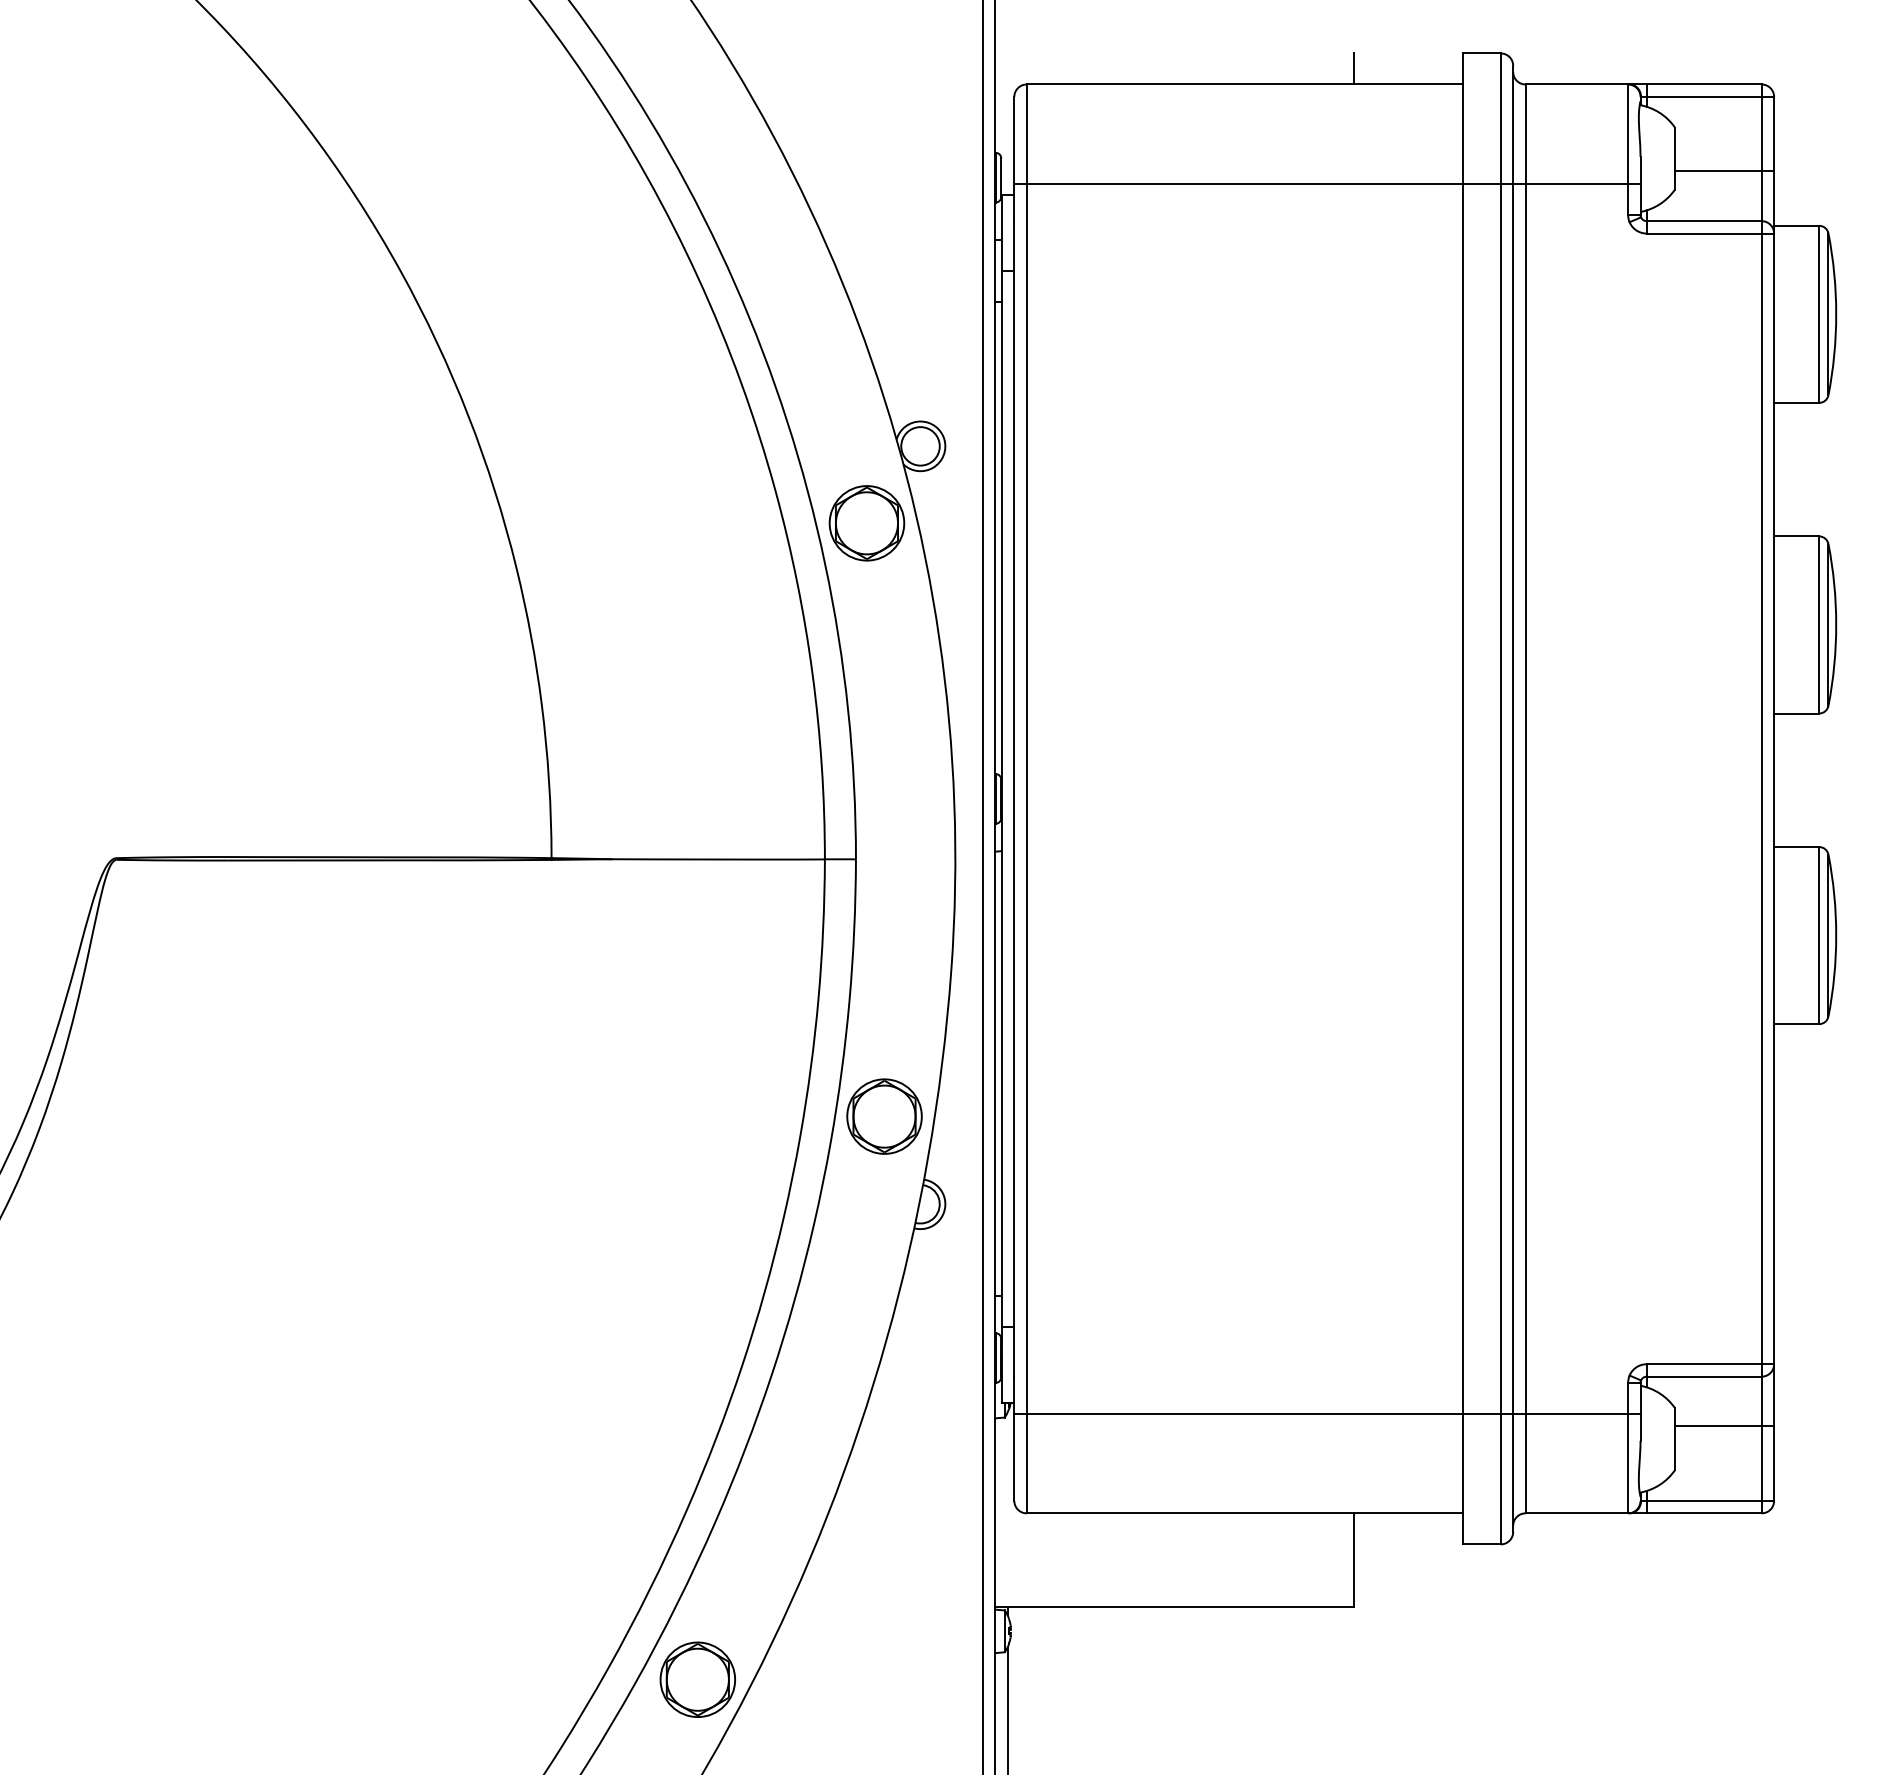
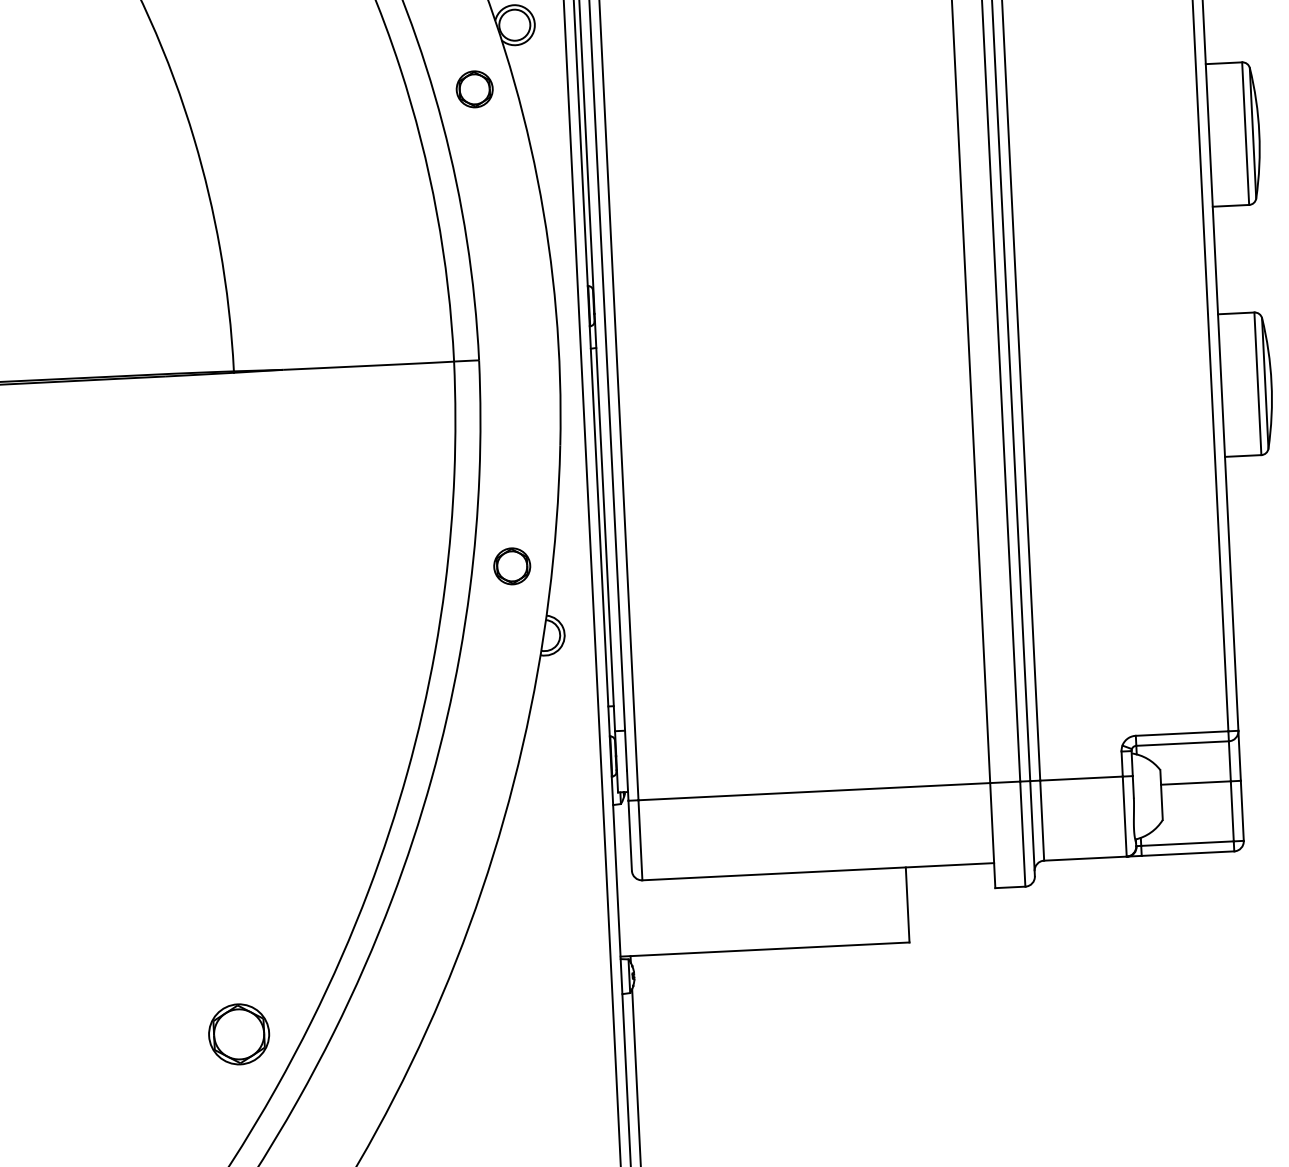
part: (866, 523) -> (474, 89), size x0.6
part: (884, 1116) -> (512, 566), size x0.6
part: (697, 1679) -> (238, 1034), moved

